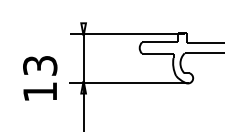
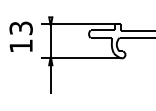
text: (39, 77) -> (20, 36), moved

